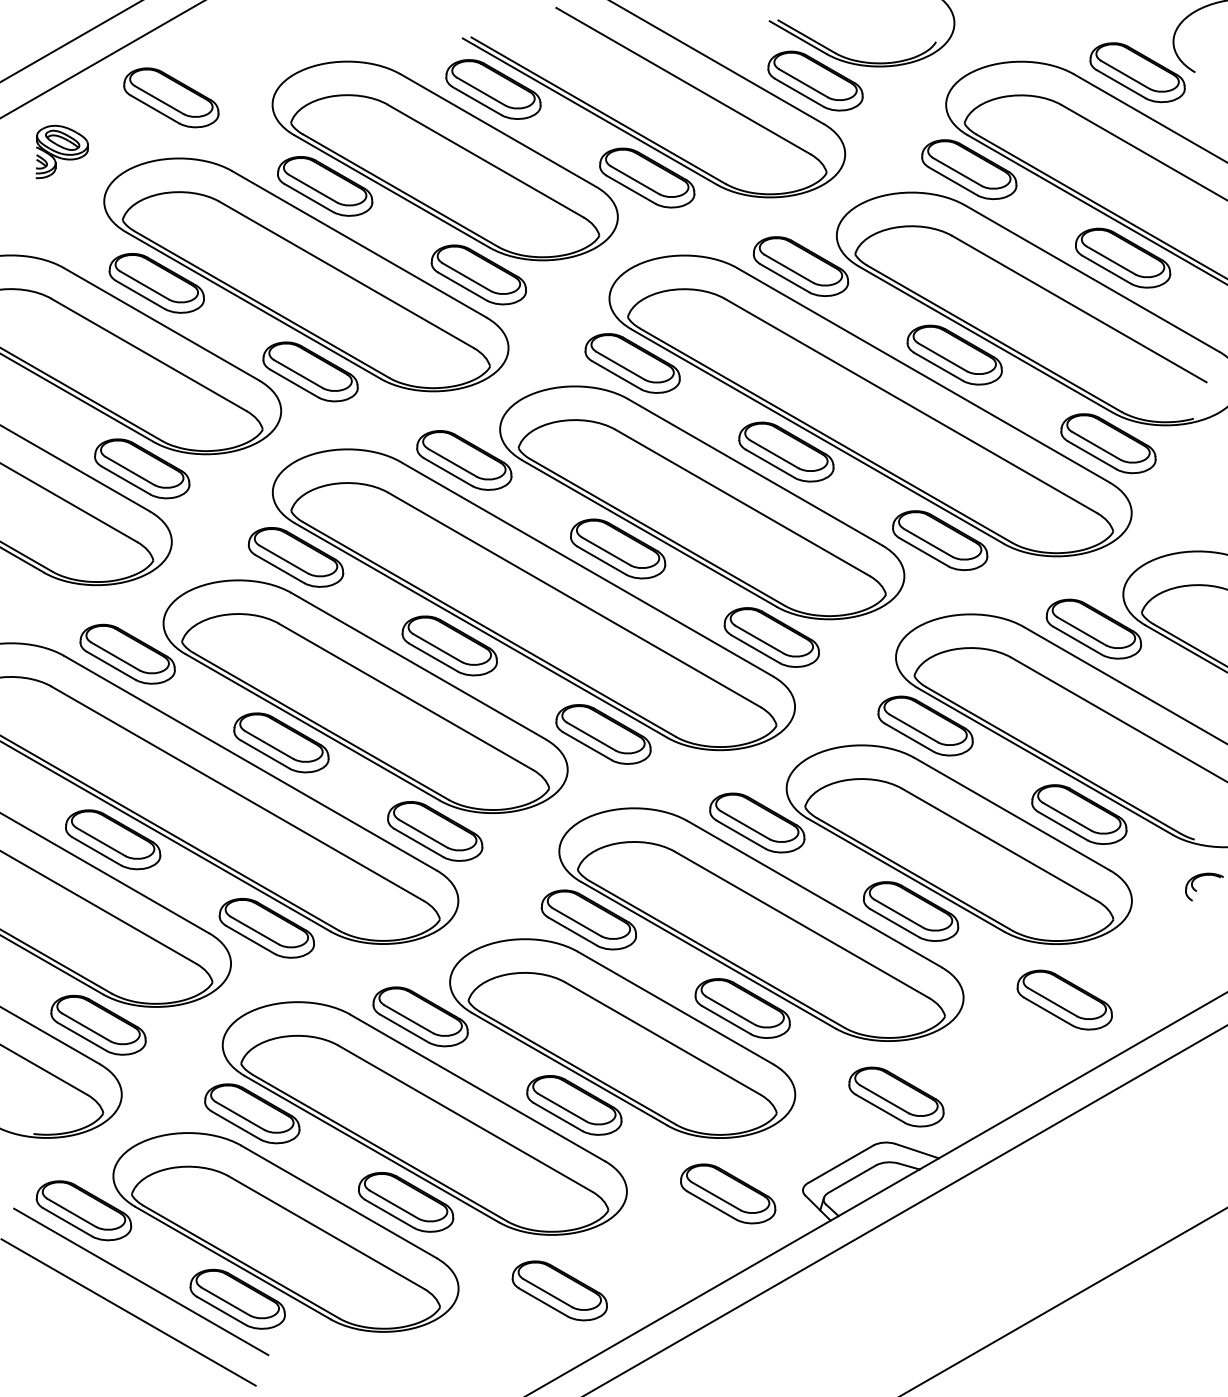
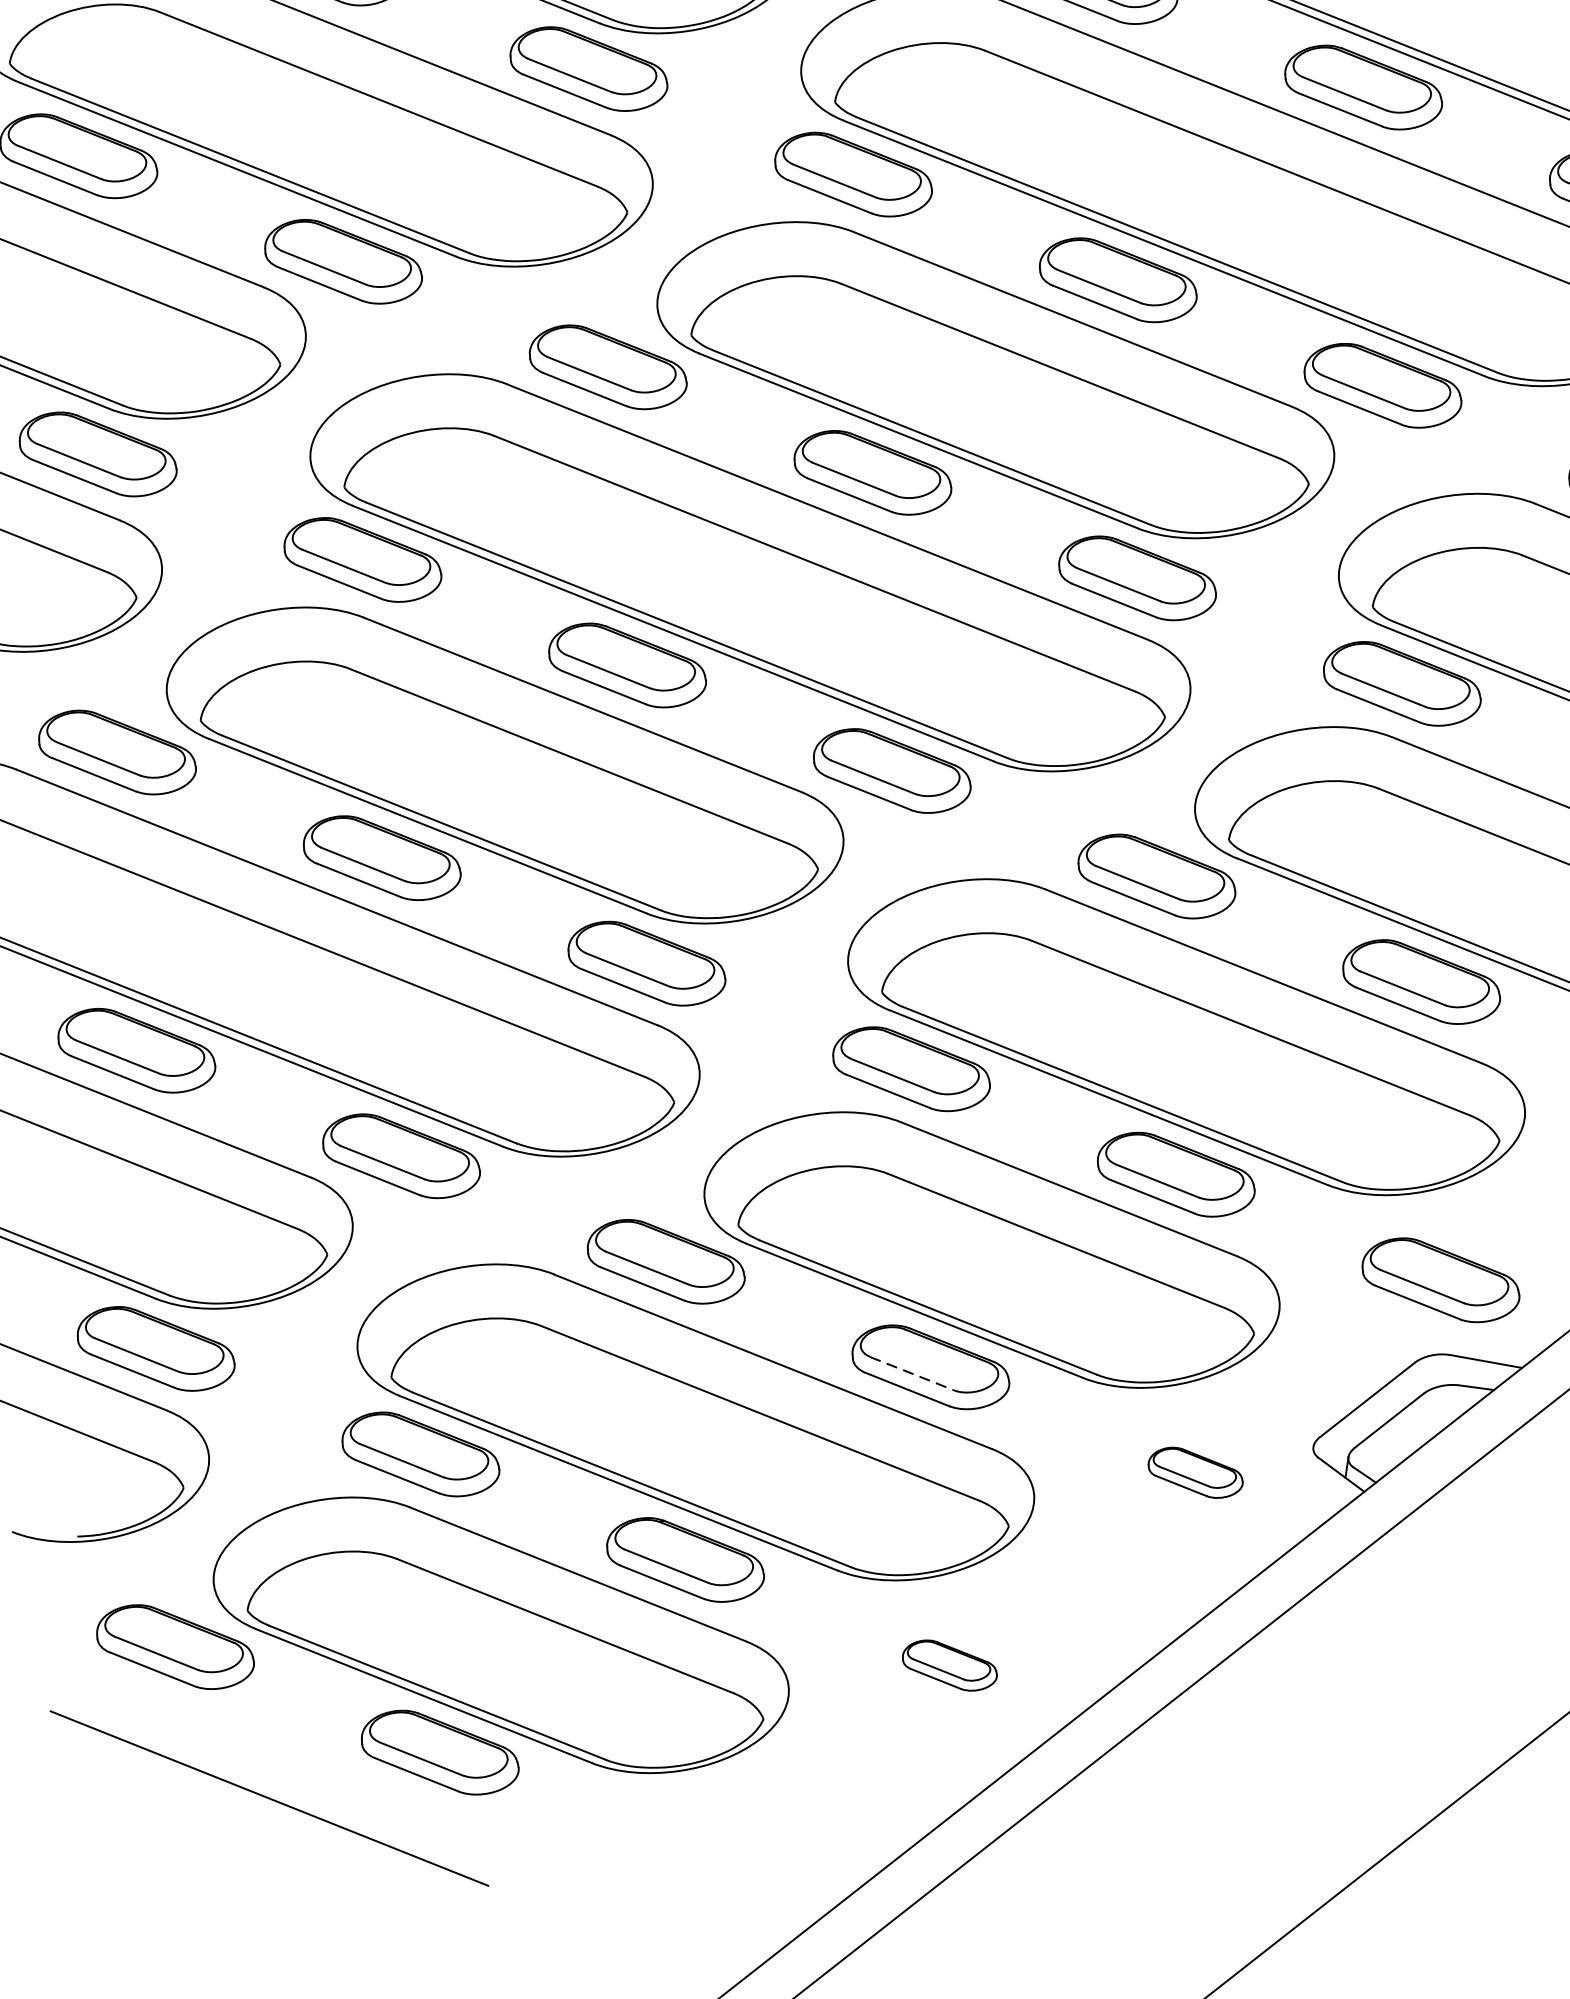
line: (562, 1107) -> (912, 1373), solid -> dashed
part: (728, 1193) -> (1195, 1472), size x0.6
line: (141, 1281) -> (282, 1746), removed
part: (559, 1290) -> (949, 1664), size x0.6

